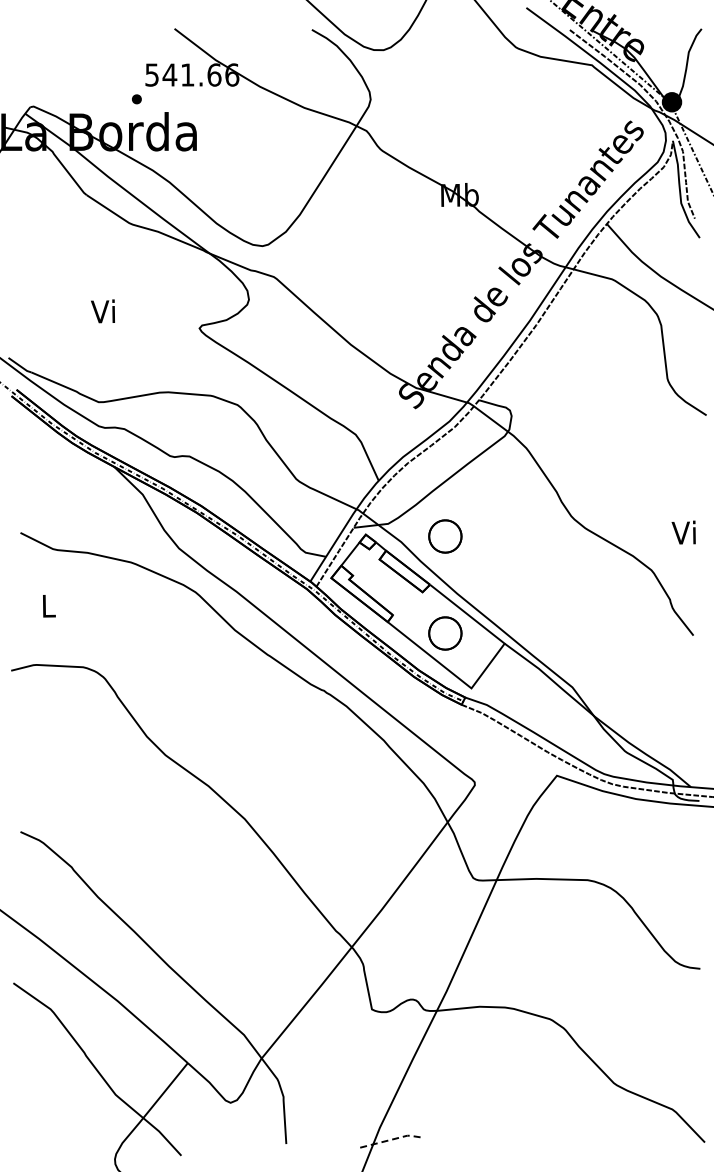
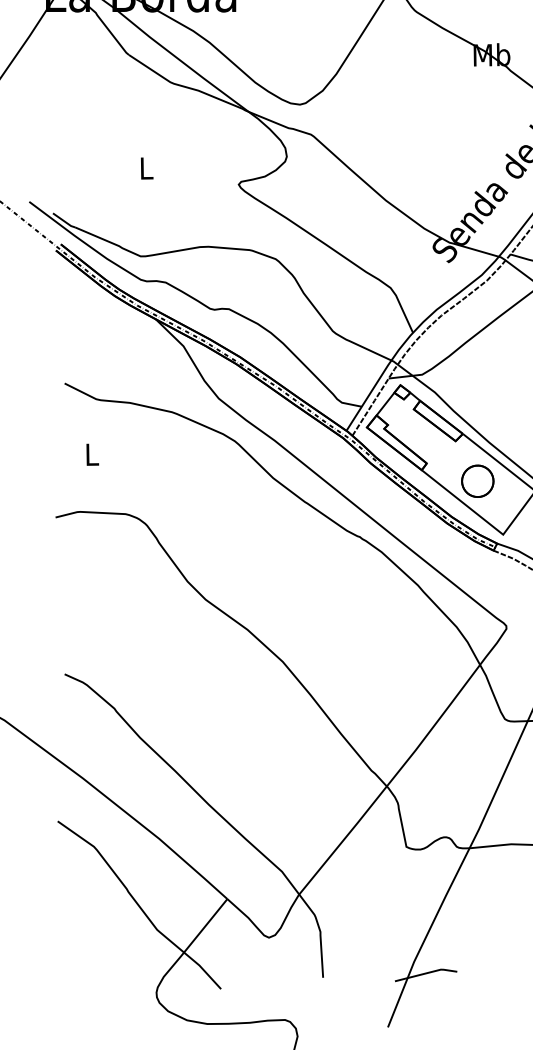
text: (102, 311) -> (144, 168), Vi -> L
part: (445, 536) -> (477, 386), removed
line: (393, 1139) -> (427, 973), dashed -> solid

